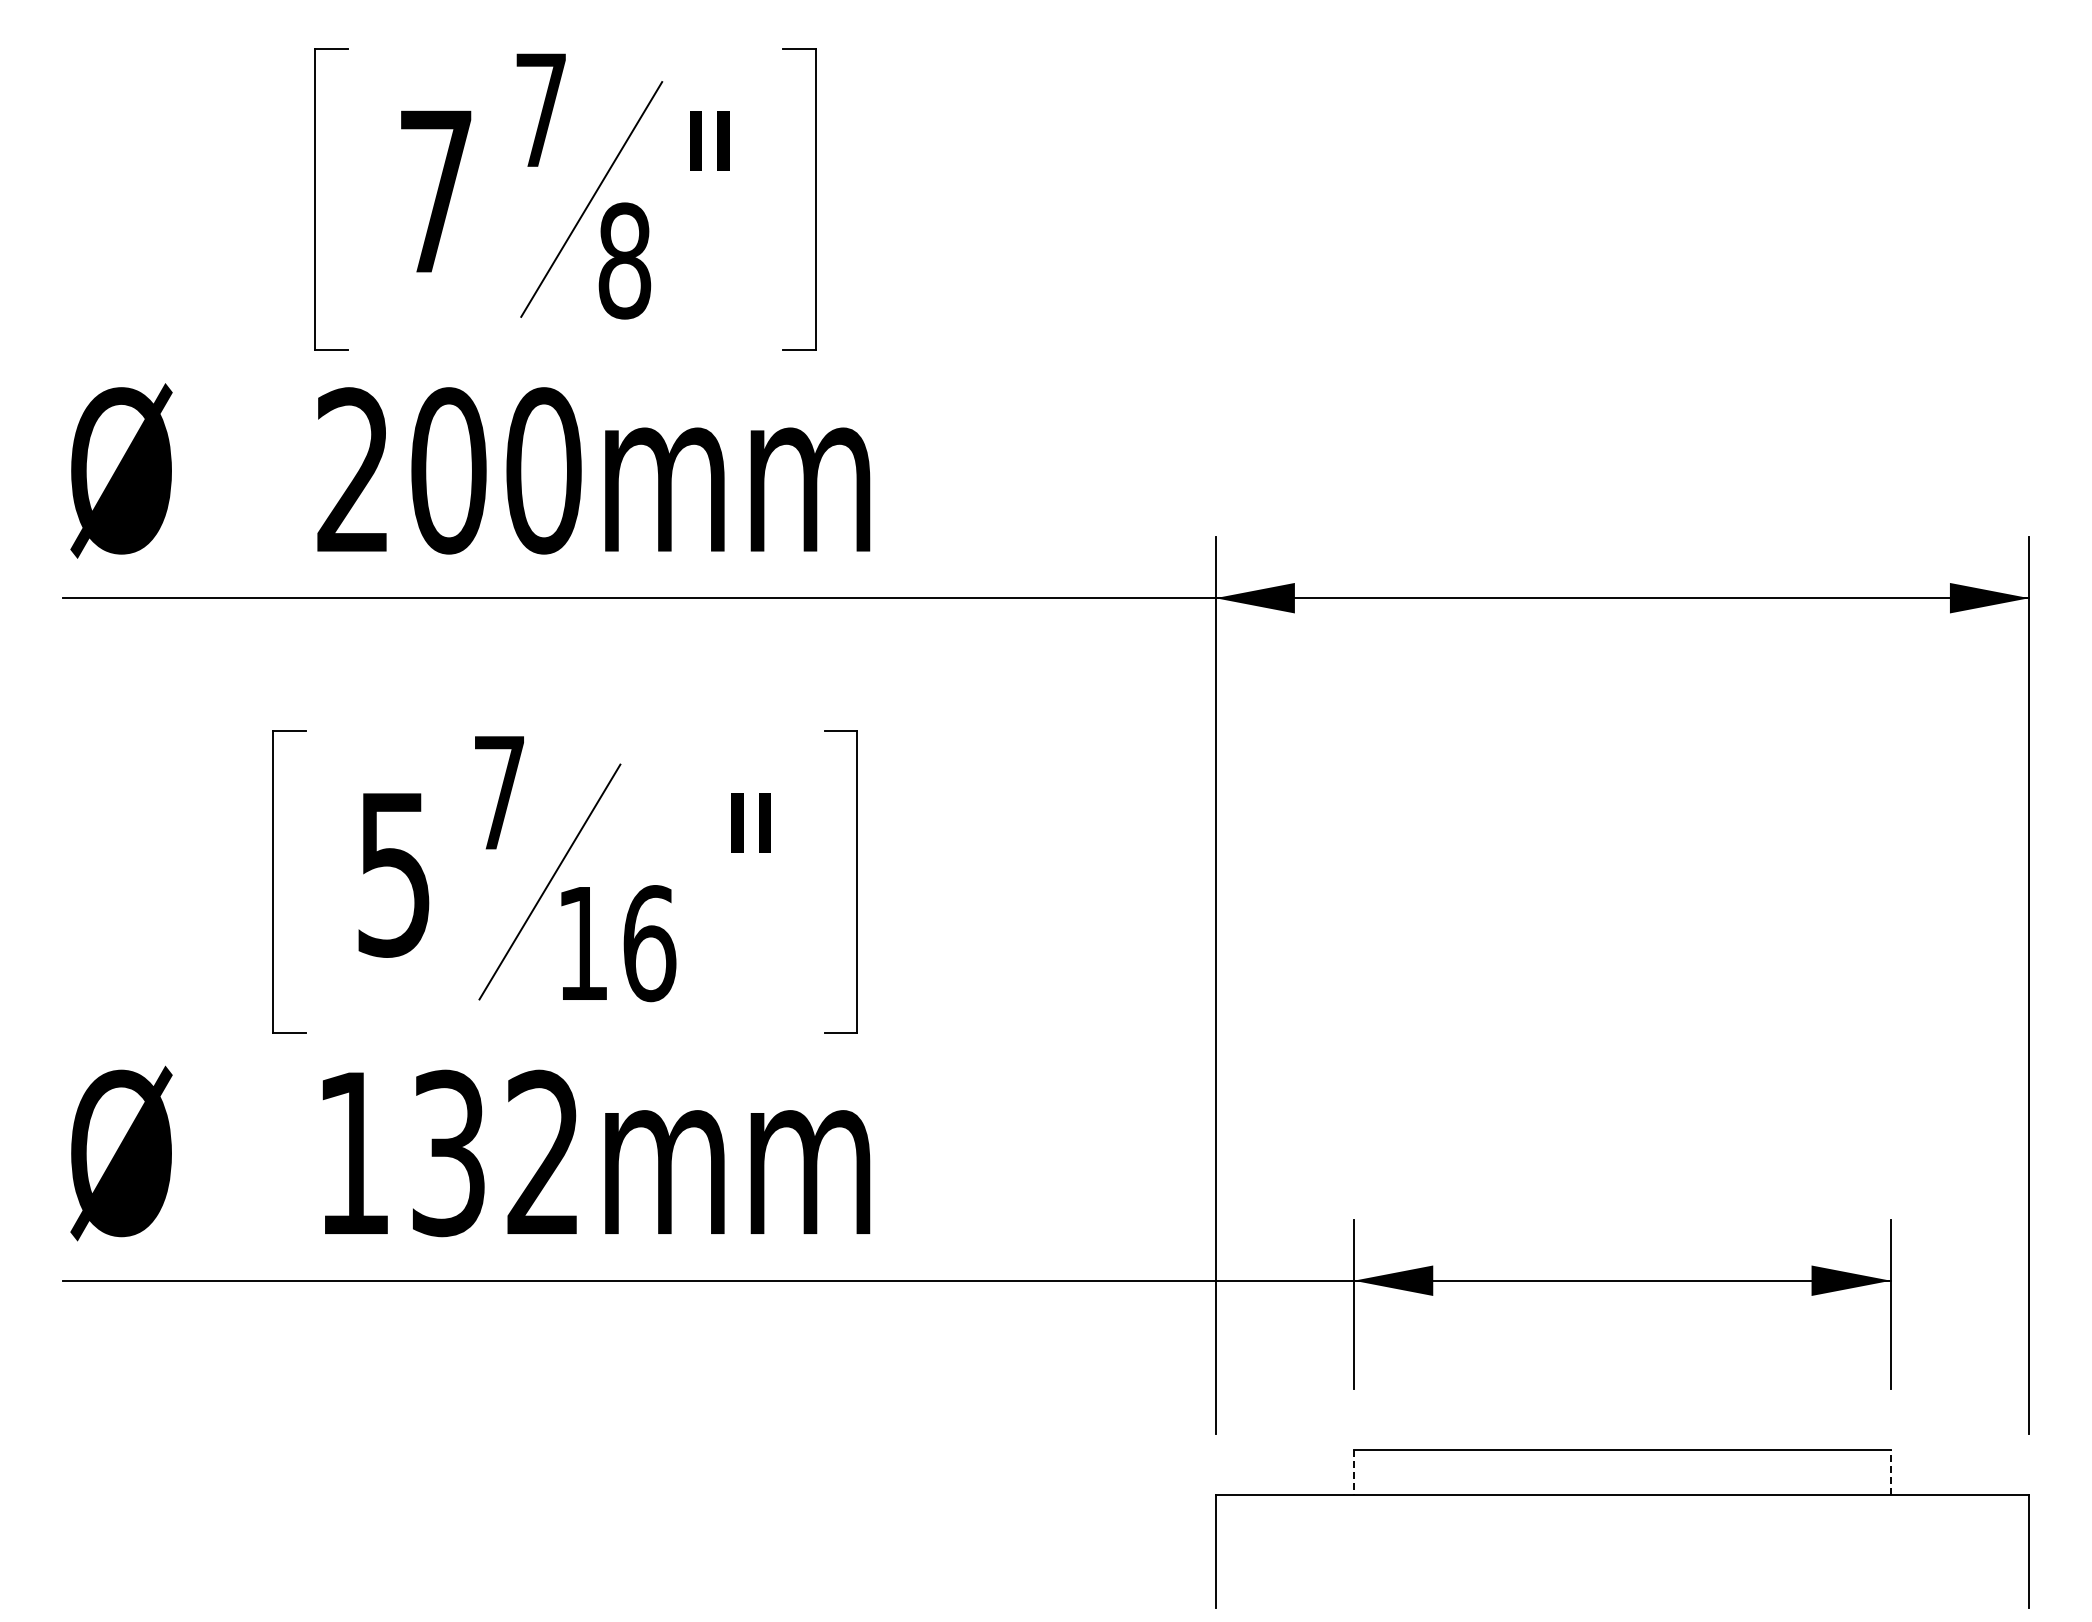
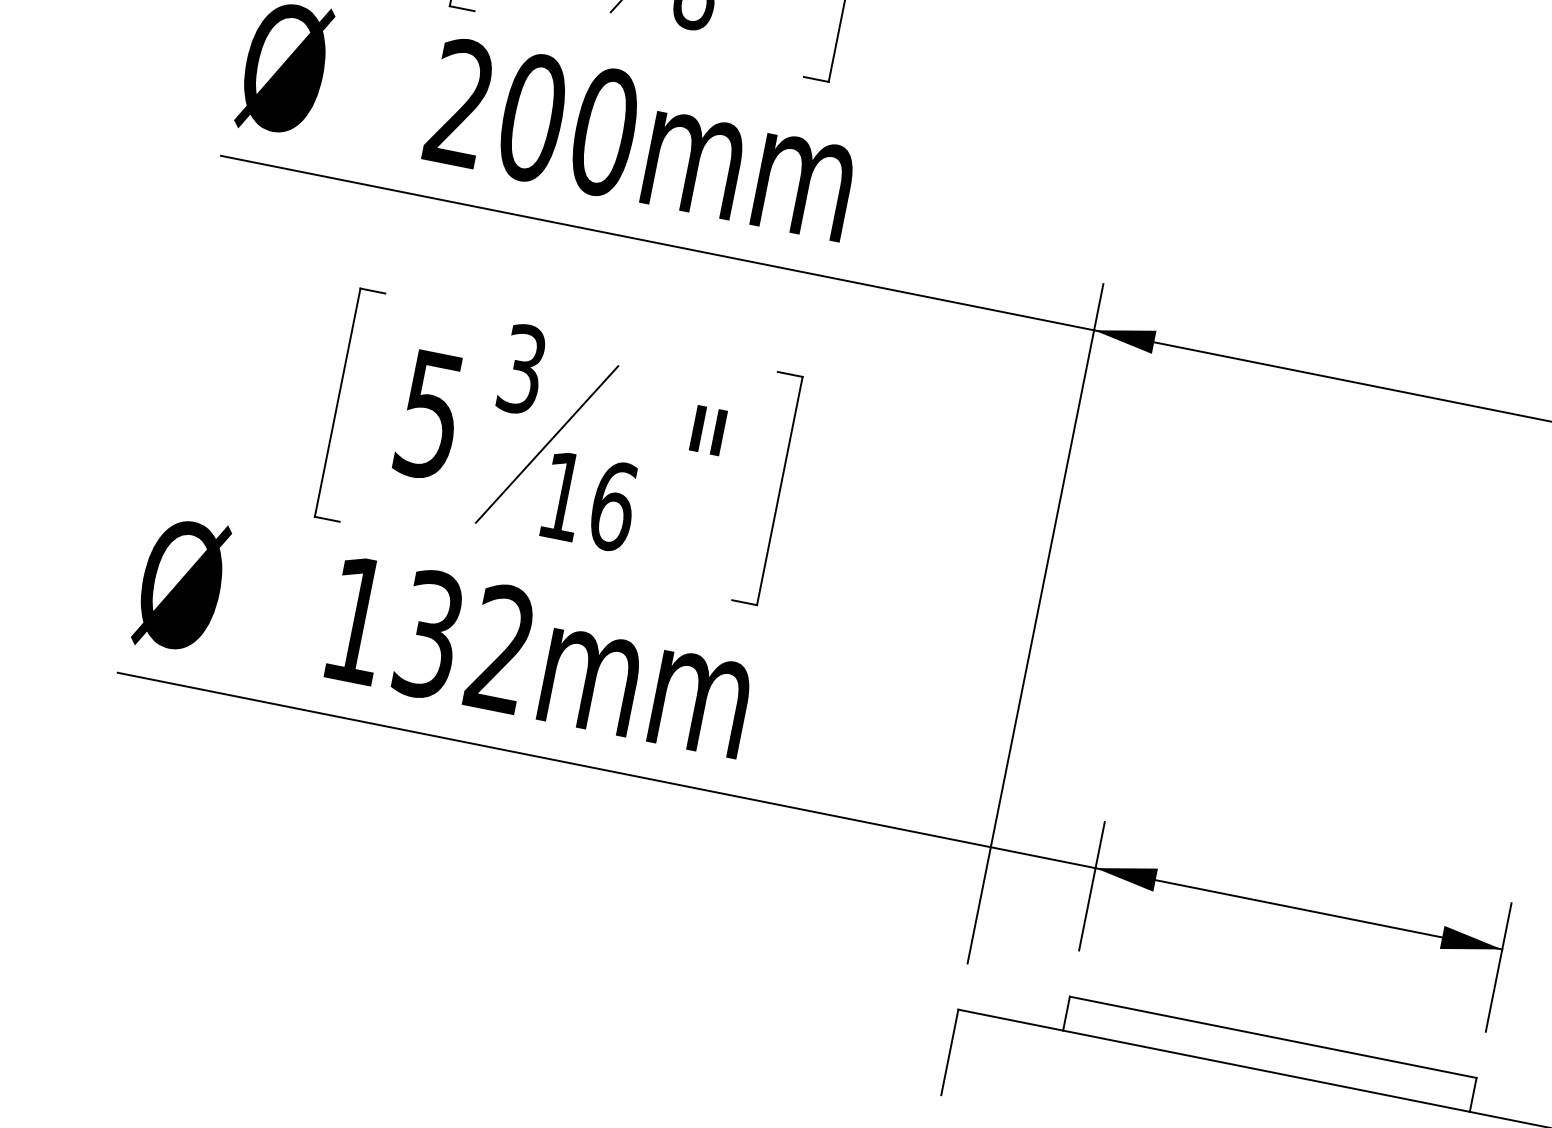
text: (499, 792) -> (522, 369), 7 -> 3
line: (1890, 1472) -> (1472, 1094), dashed -> solid
line: (1353, 1473) -> (1066, 1014), dashed -> solid

